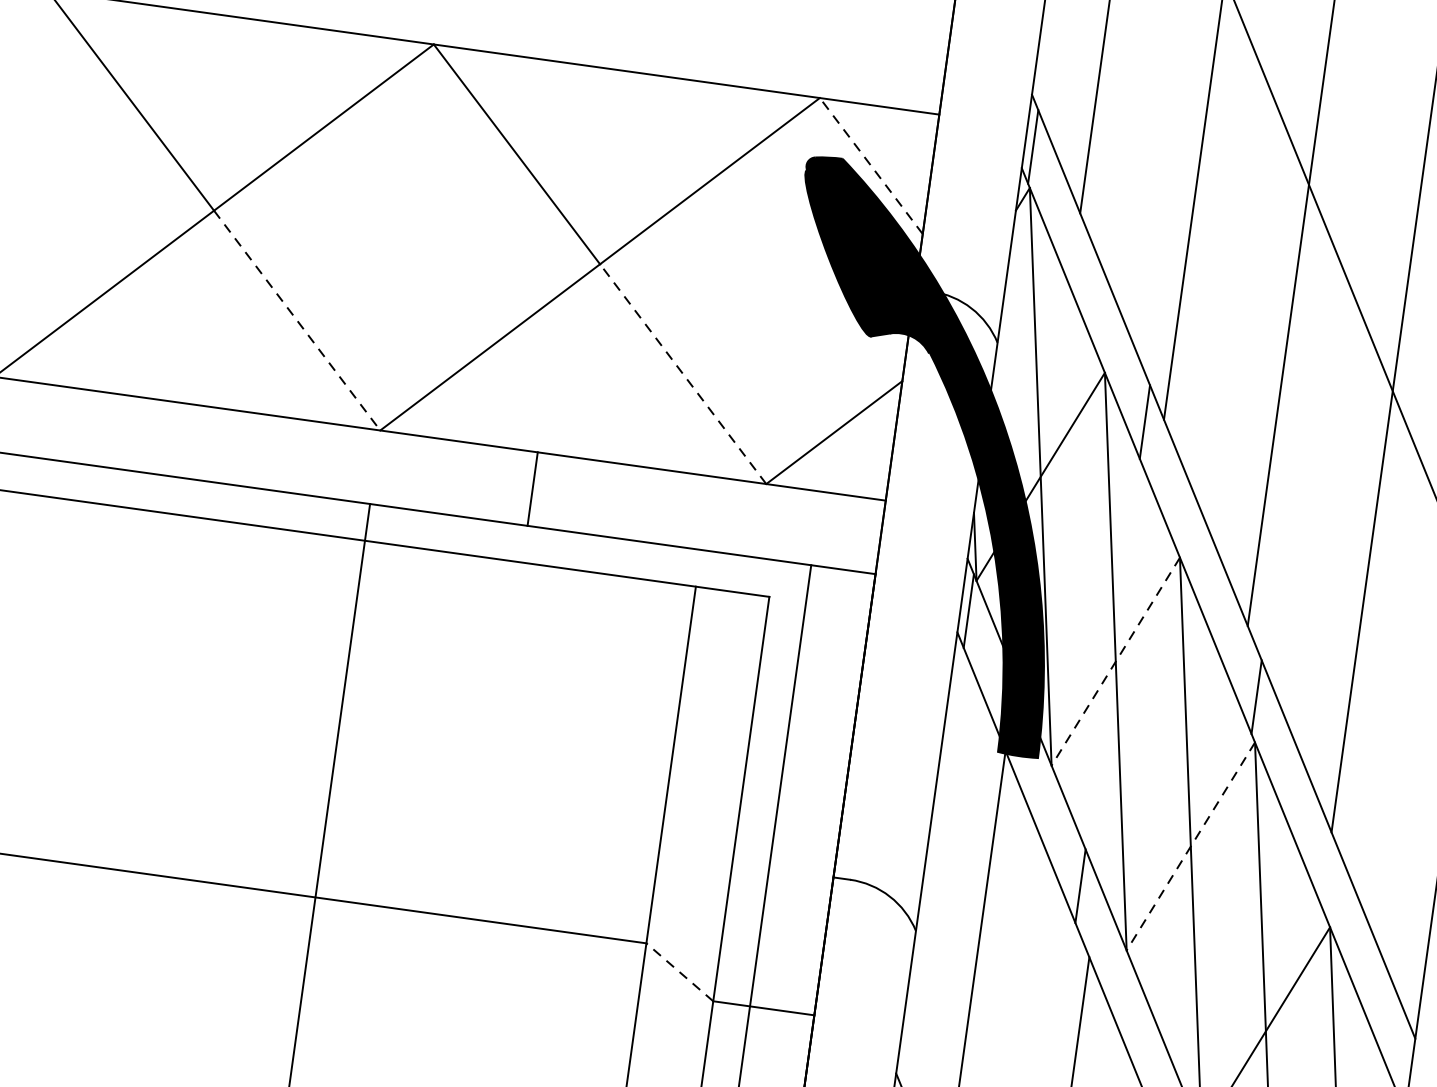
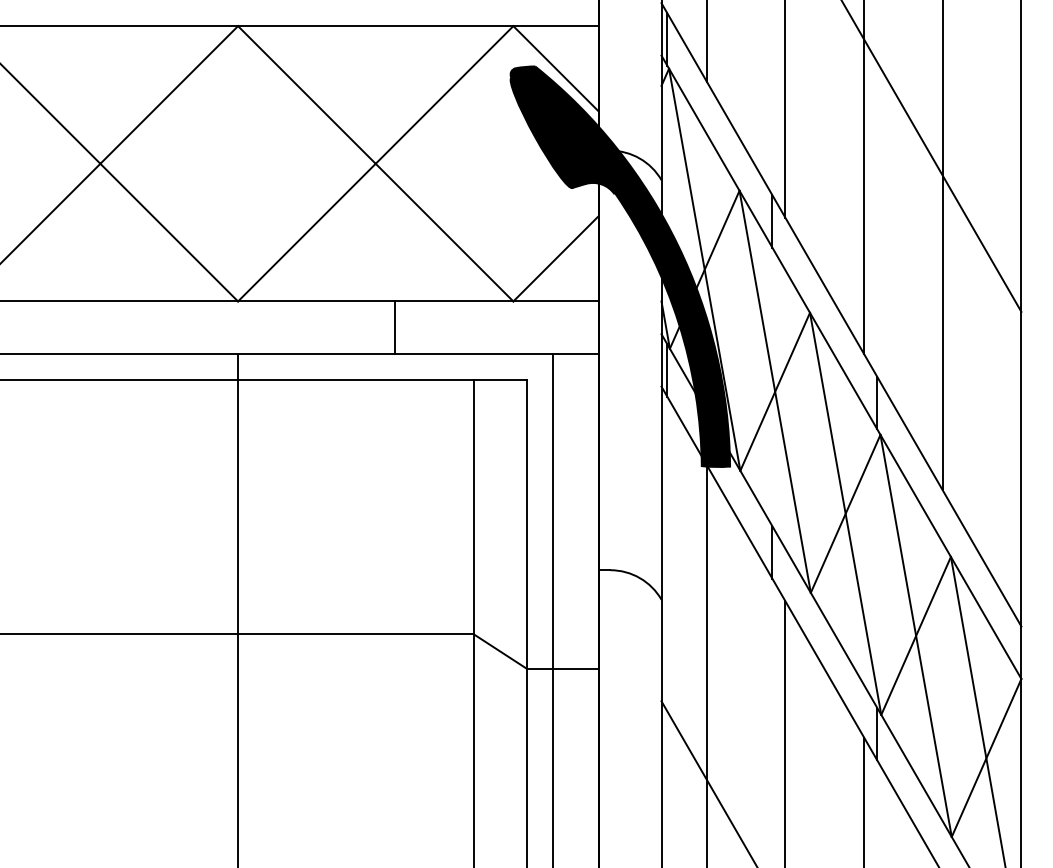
line: (870, 165) -> (555, 68), dashed -> solid
line: (297, 320) -> (169, 232), dashed -> solid
line: (683, 373) -> (444, 232), dashed -> solid
line: (532, 488) -> (395, 327), moved
line: (1114, 662) -> (774, 392), dashed -> solid
line: (1190, 847) -> (845, 514), dashed -> solid
line: (678, 972) -> (499, 651), dashed -> solid

